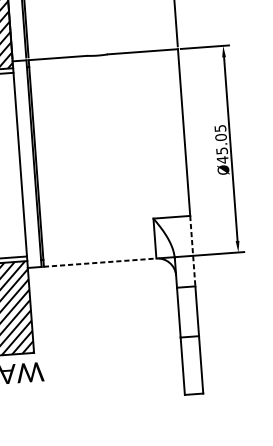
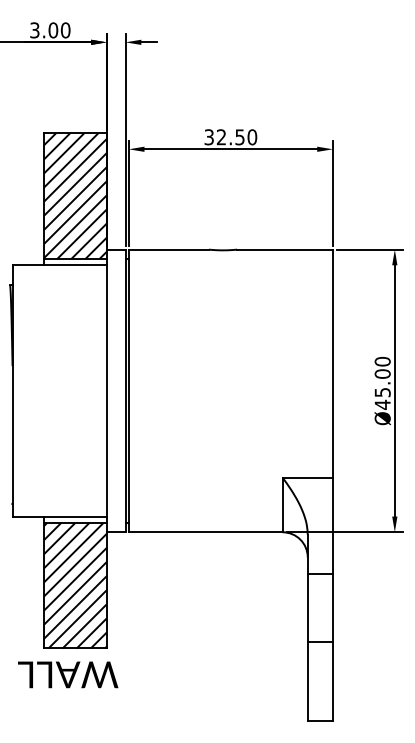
text: (220, 128) -> (382, 361), Ø45.05 -> Ø45.00
line: (192, 251) -> (332, 526), dashed -> solid
line: (100, 262) -> (205, 532), dashed -> solid

